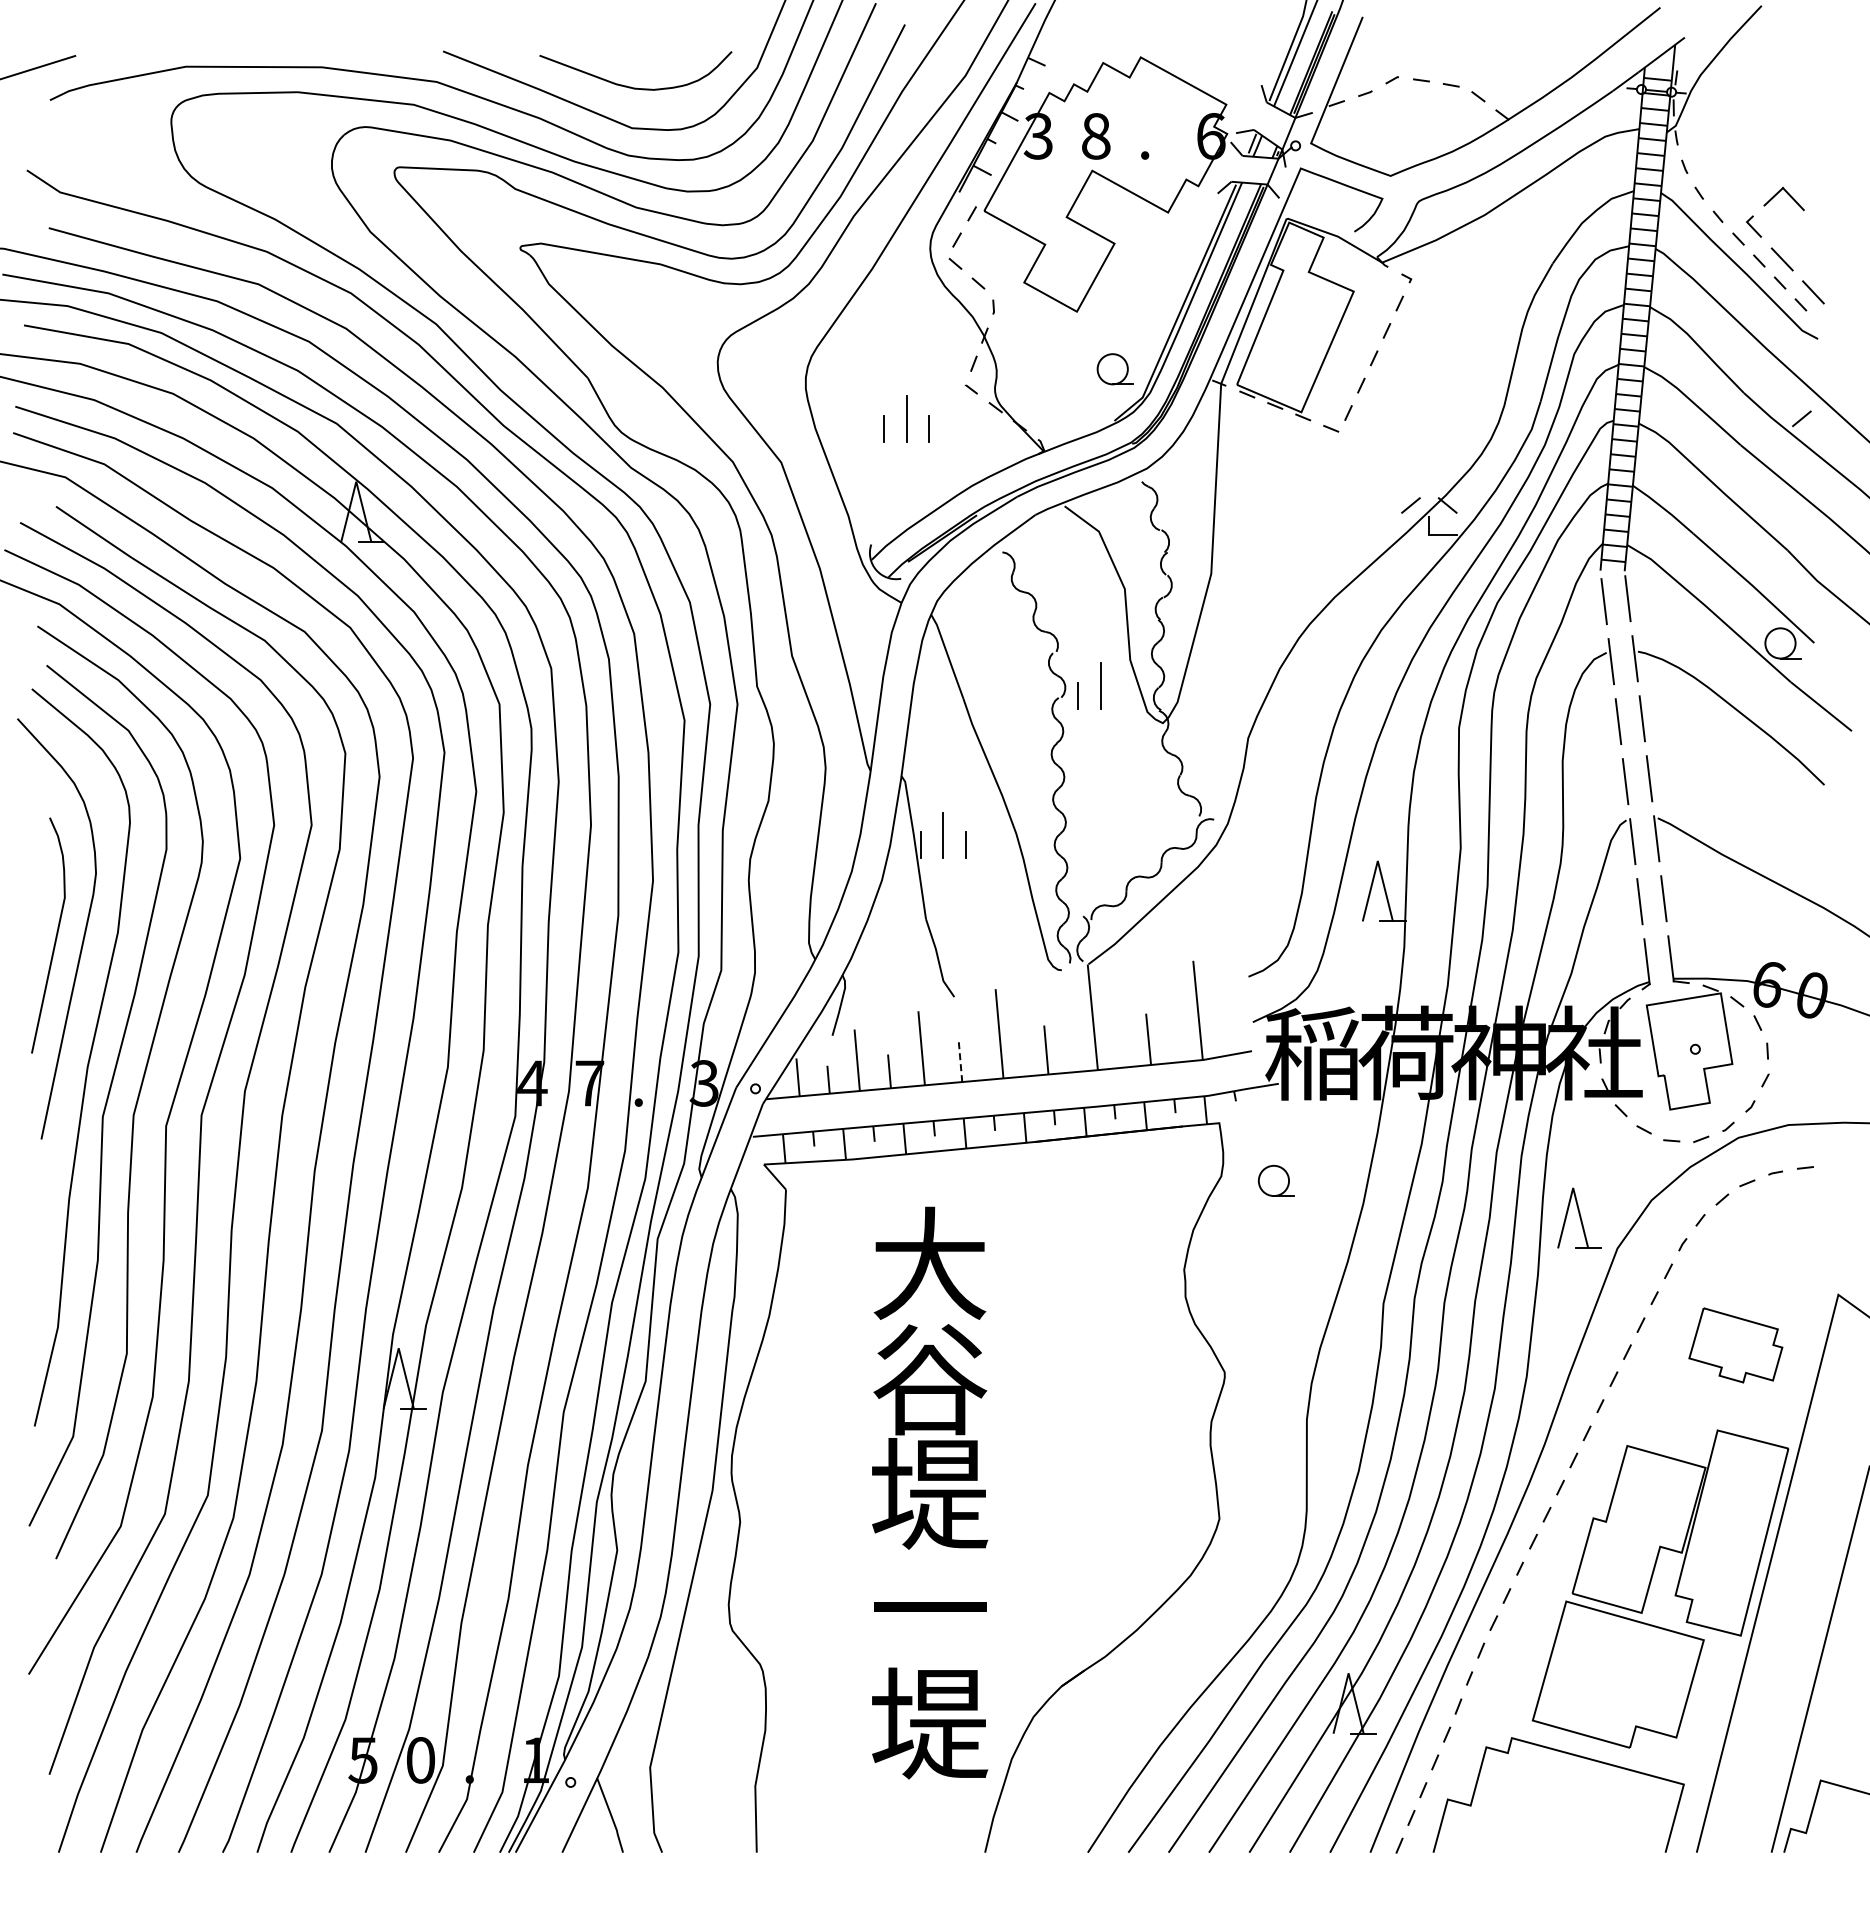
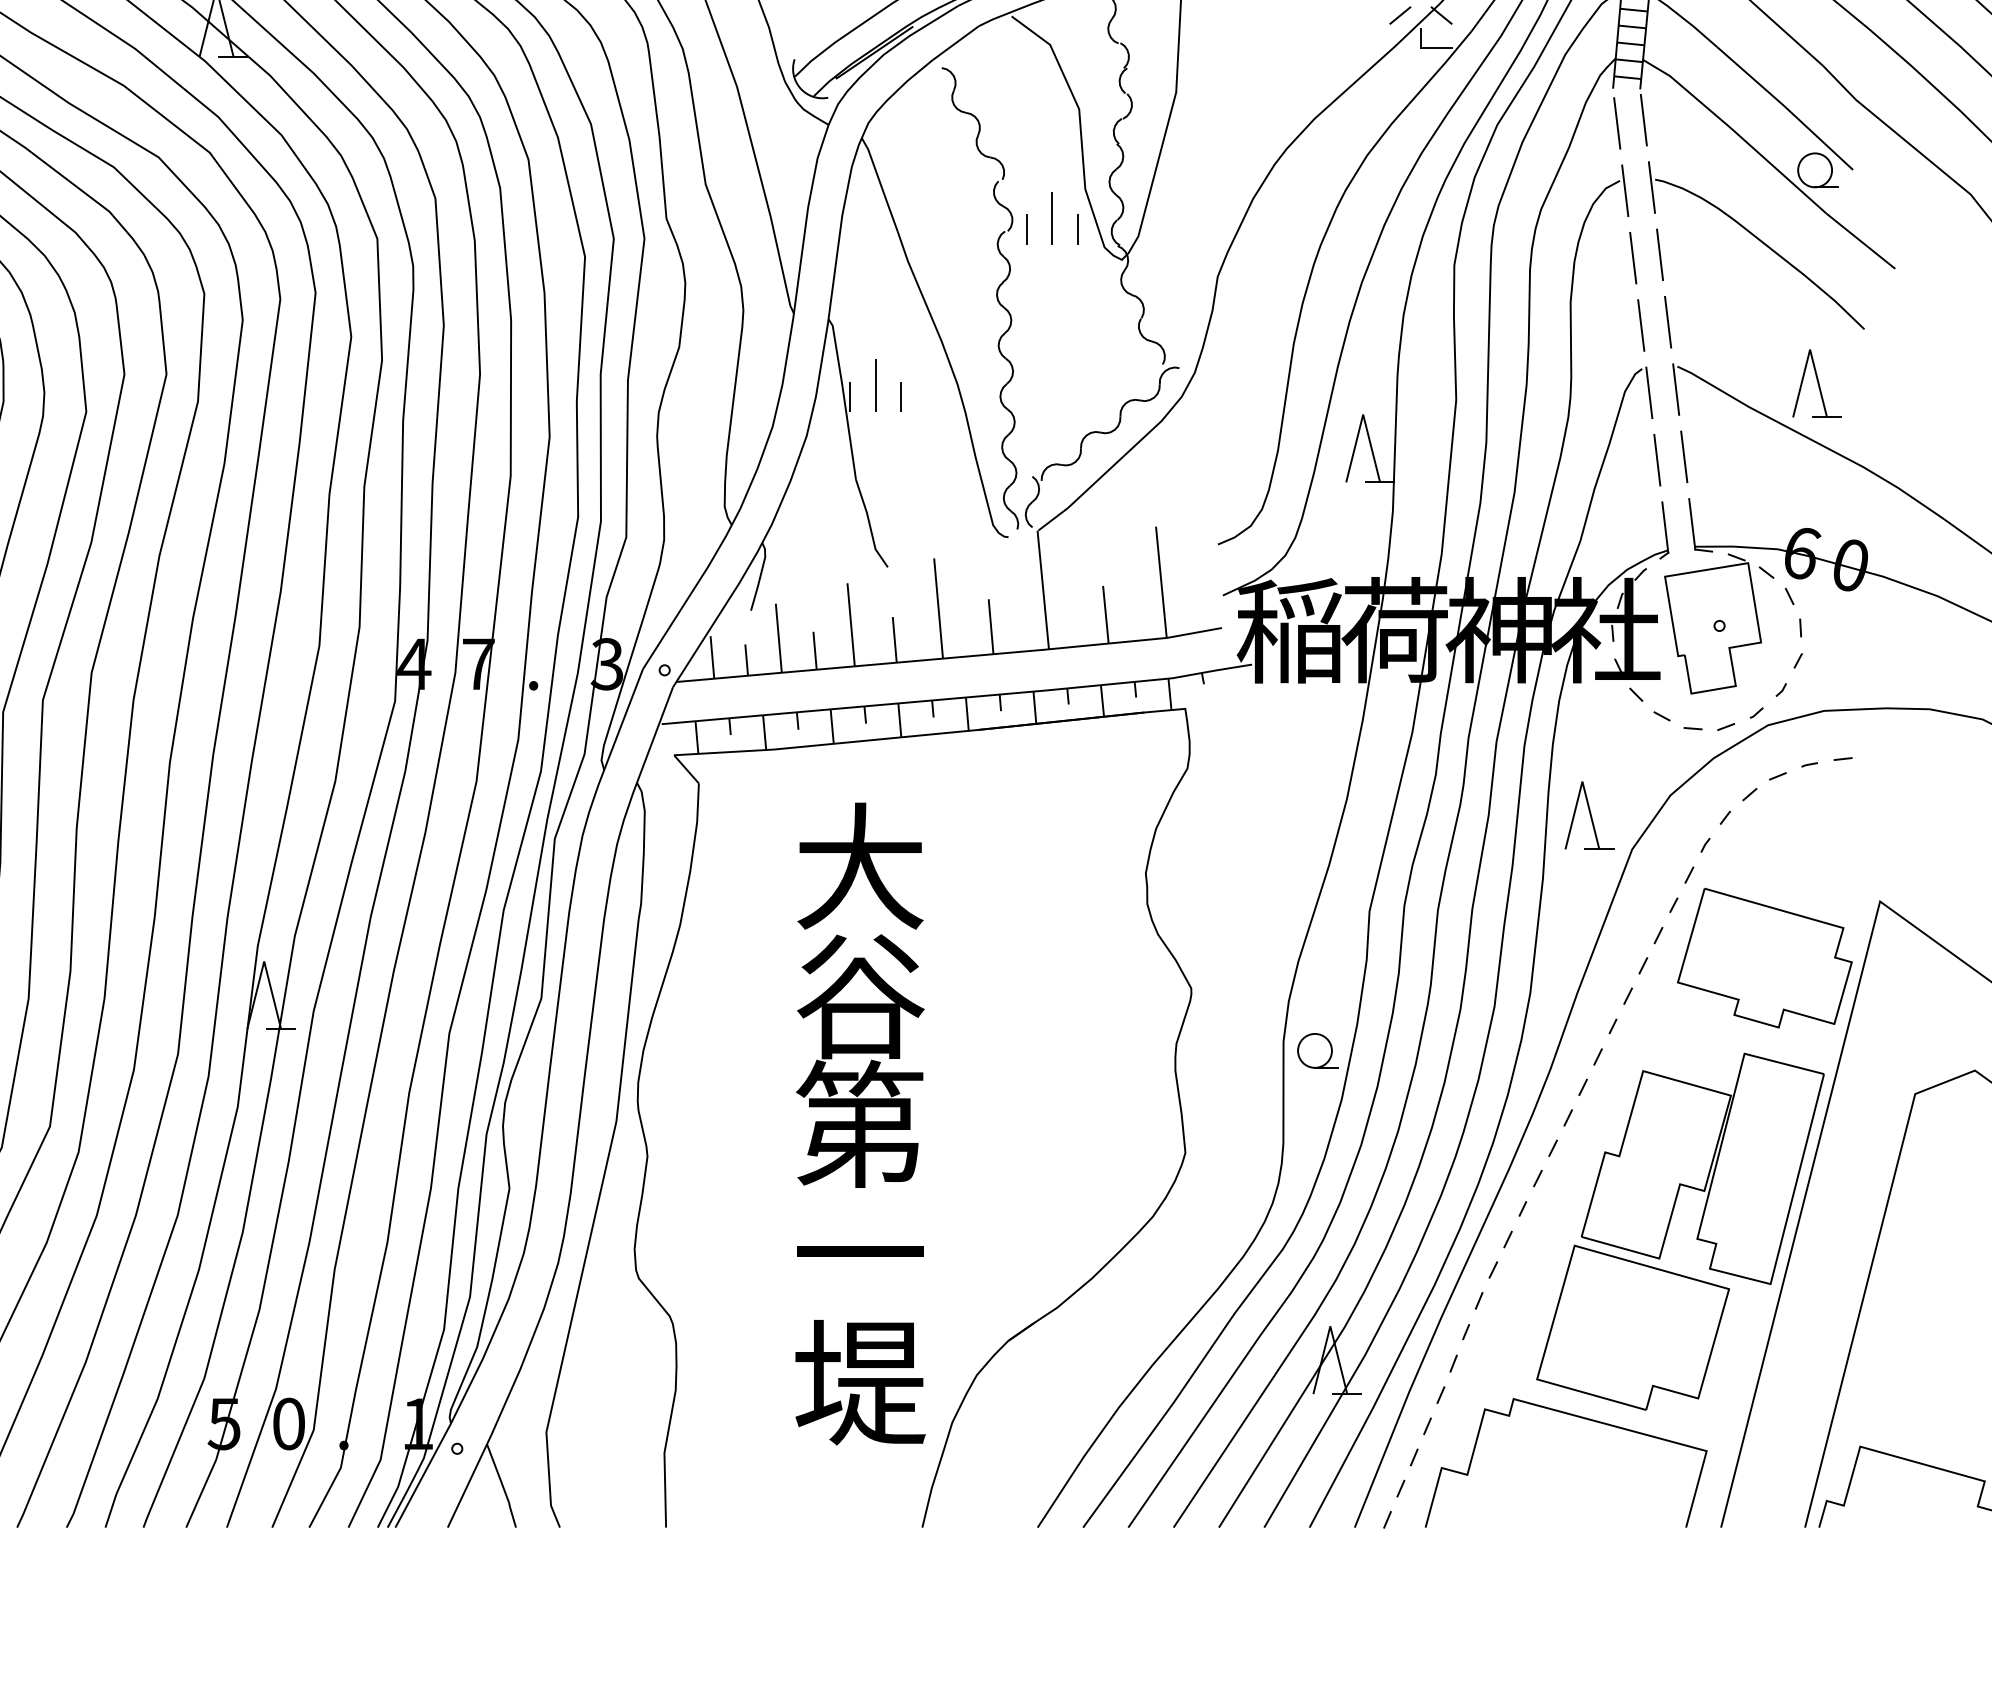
line: (1123, 695) -> (1077, 228), added
part: (1782, 833) -> (1817, 383), added
line: (960, 1061) -> (894, 639), dashed -> solid
part: (1276, 1180) -> (1317, 1050), moved
part: (1735, 1345) -> (1764, 958), size x1.67
text: (930, 1492) -> (861, 1123), 堤 -> 第

